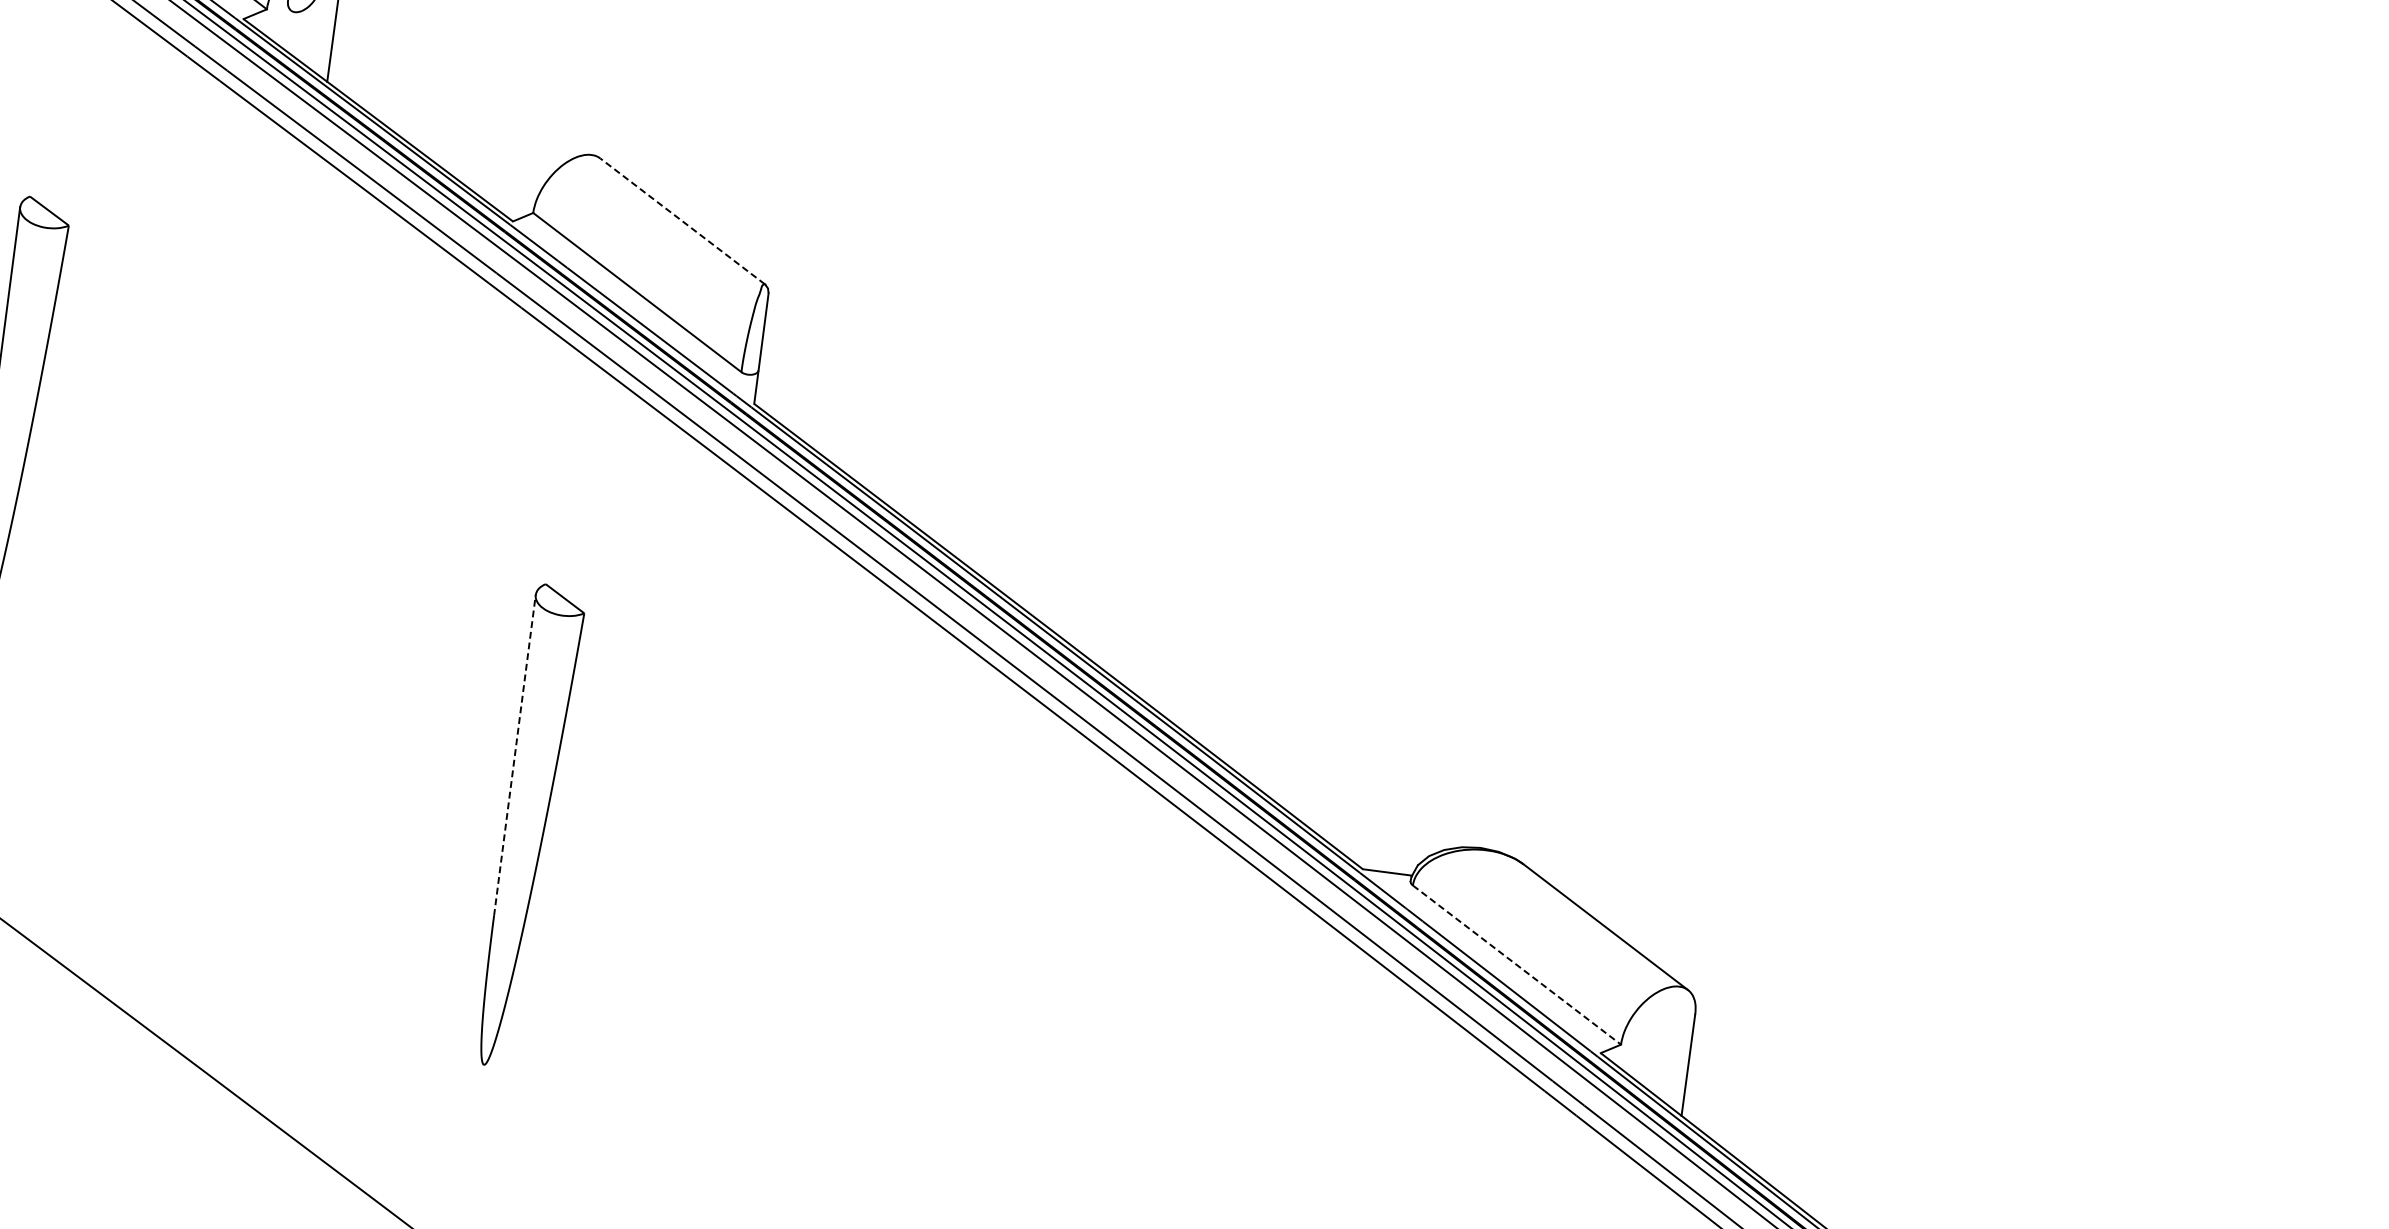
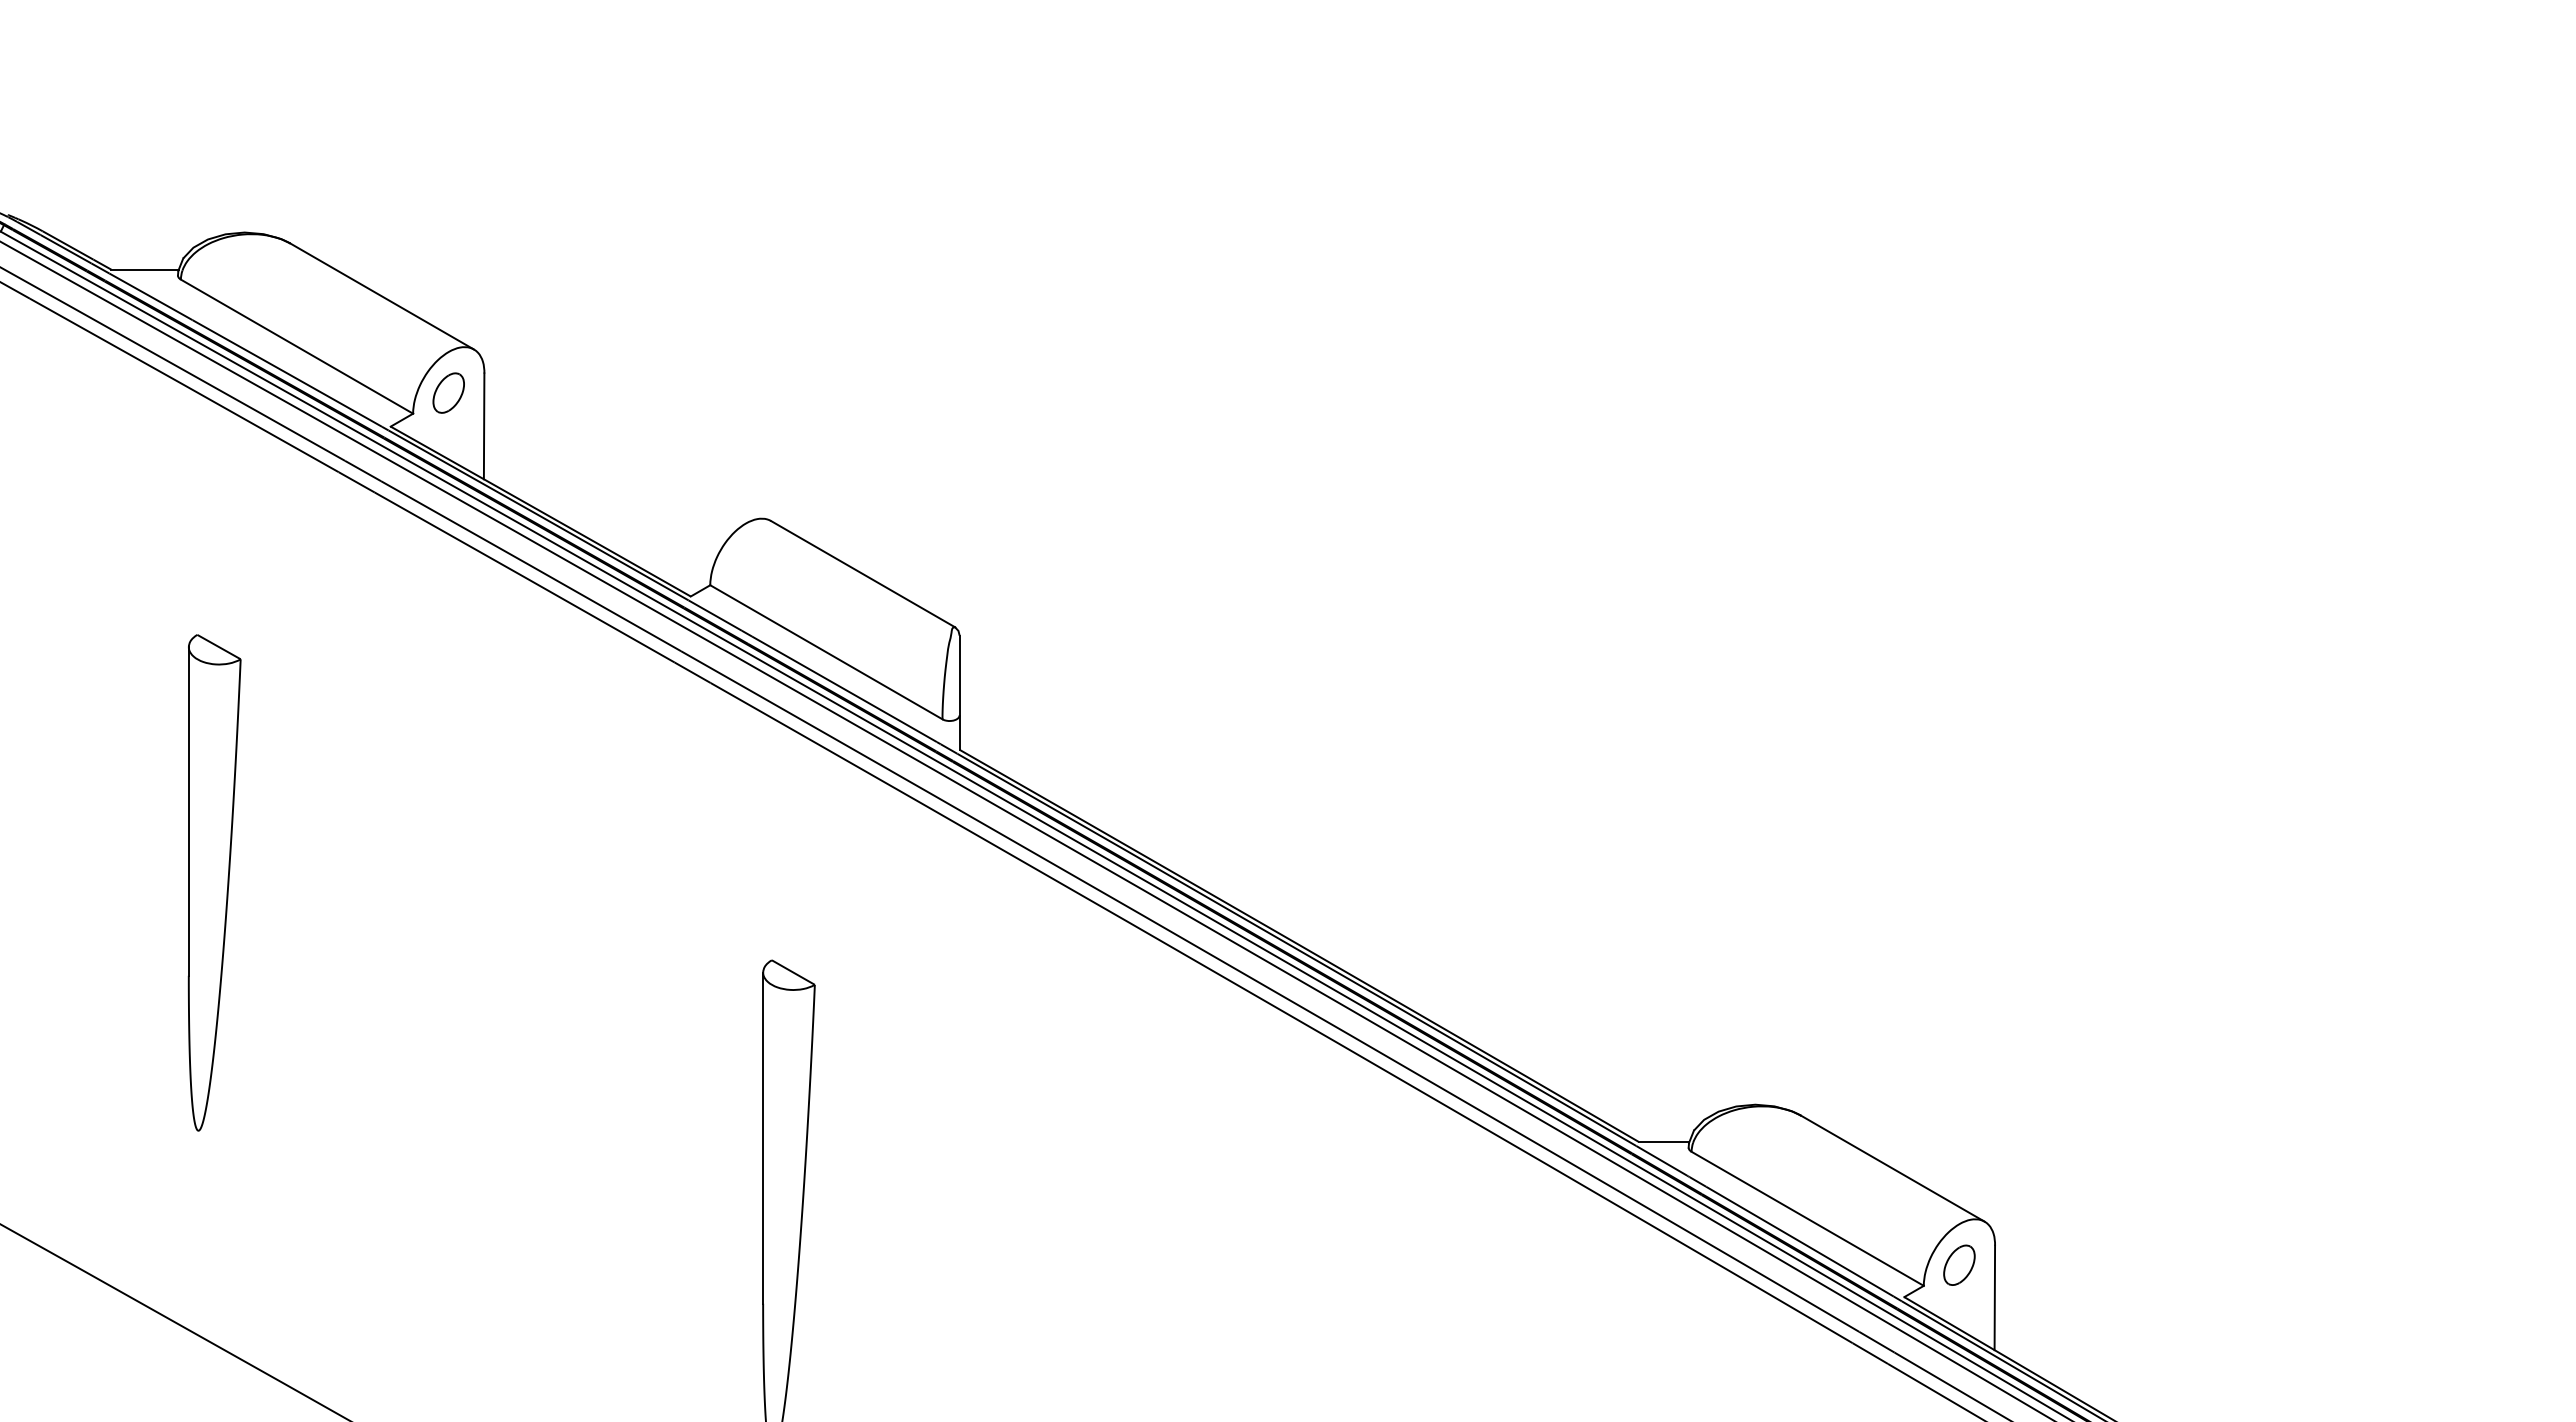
line: (682, 220) -> (862, 573), dashed -> solid
line: (515, 755) -> (763, 1138), dashed -> solid
line: (1517, 965) -> (1808, 1219), dashed -> solid
part: (1658, 1028) -> (1959, 1264), added

